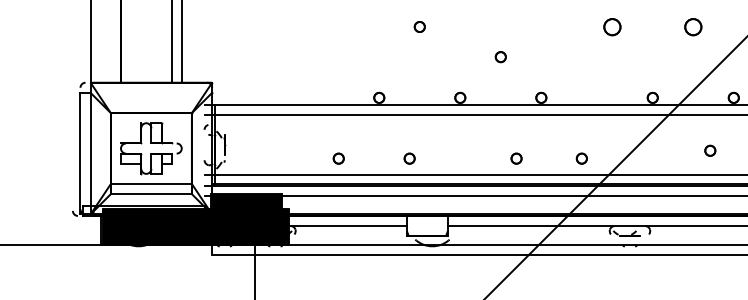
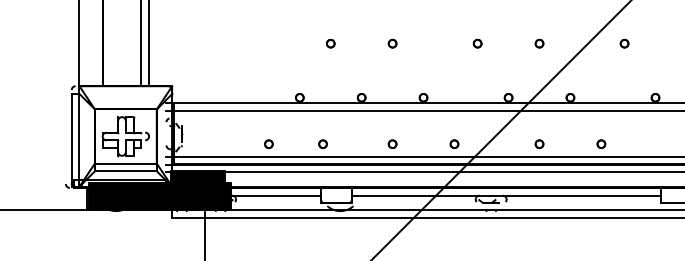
part: (612, 26) -> (477, 43), size x0.62
part: (693, 26) -> (539, 43), size x0.62
part: (500, 56) -> (392, 43), moved
part: (710, 149) -> (539, 143), moved
part: (516, 157) -> (392, 143), moved

